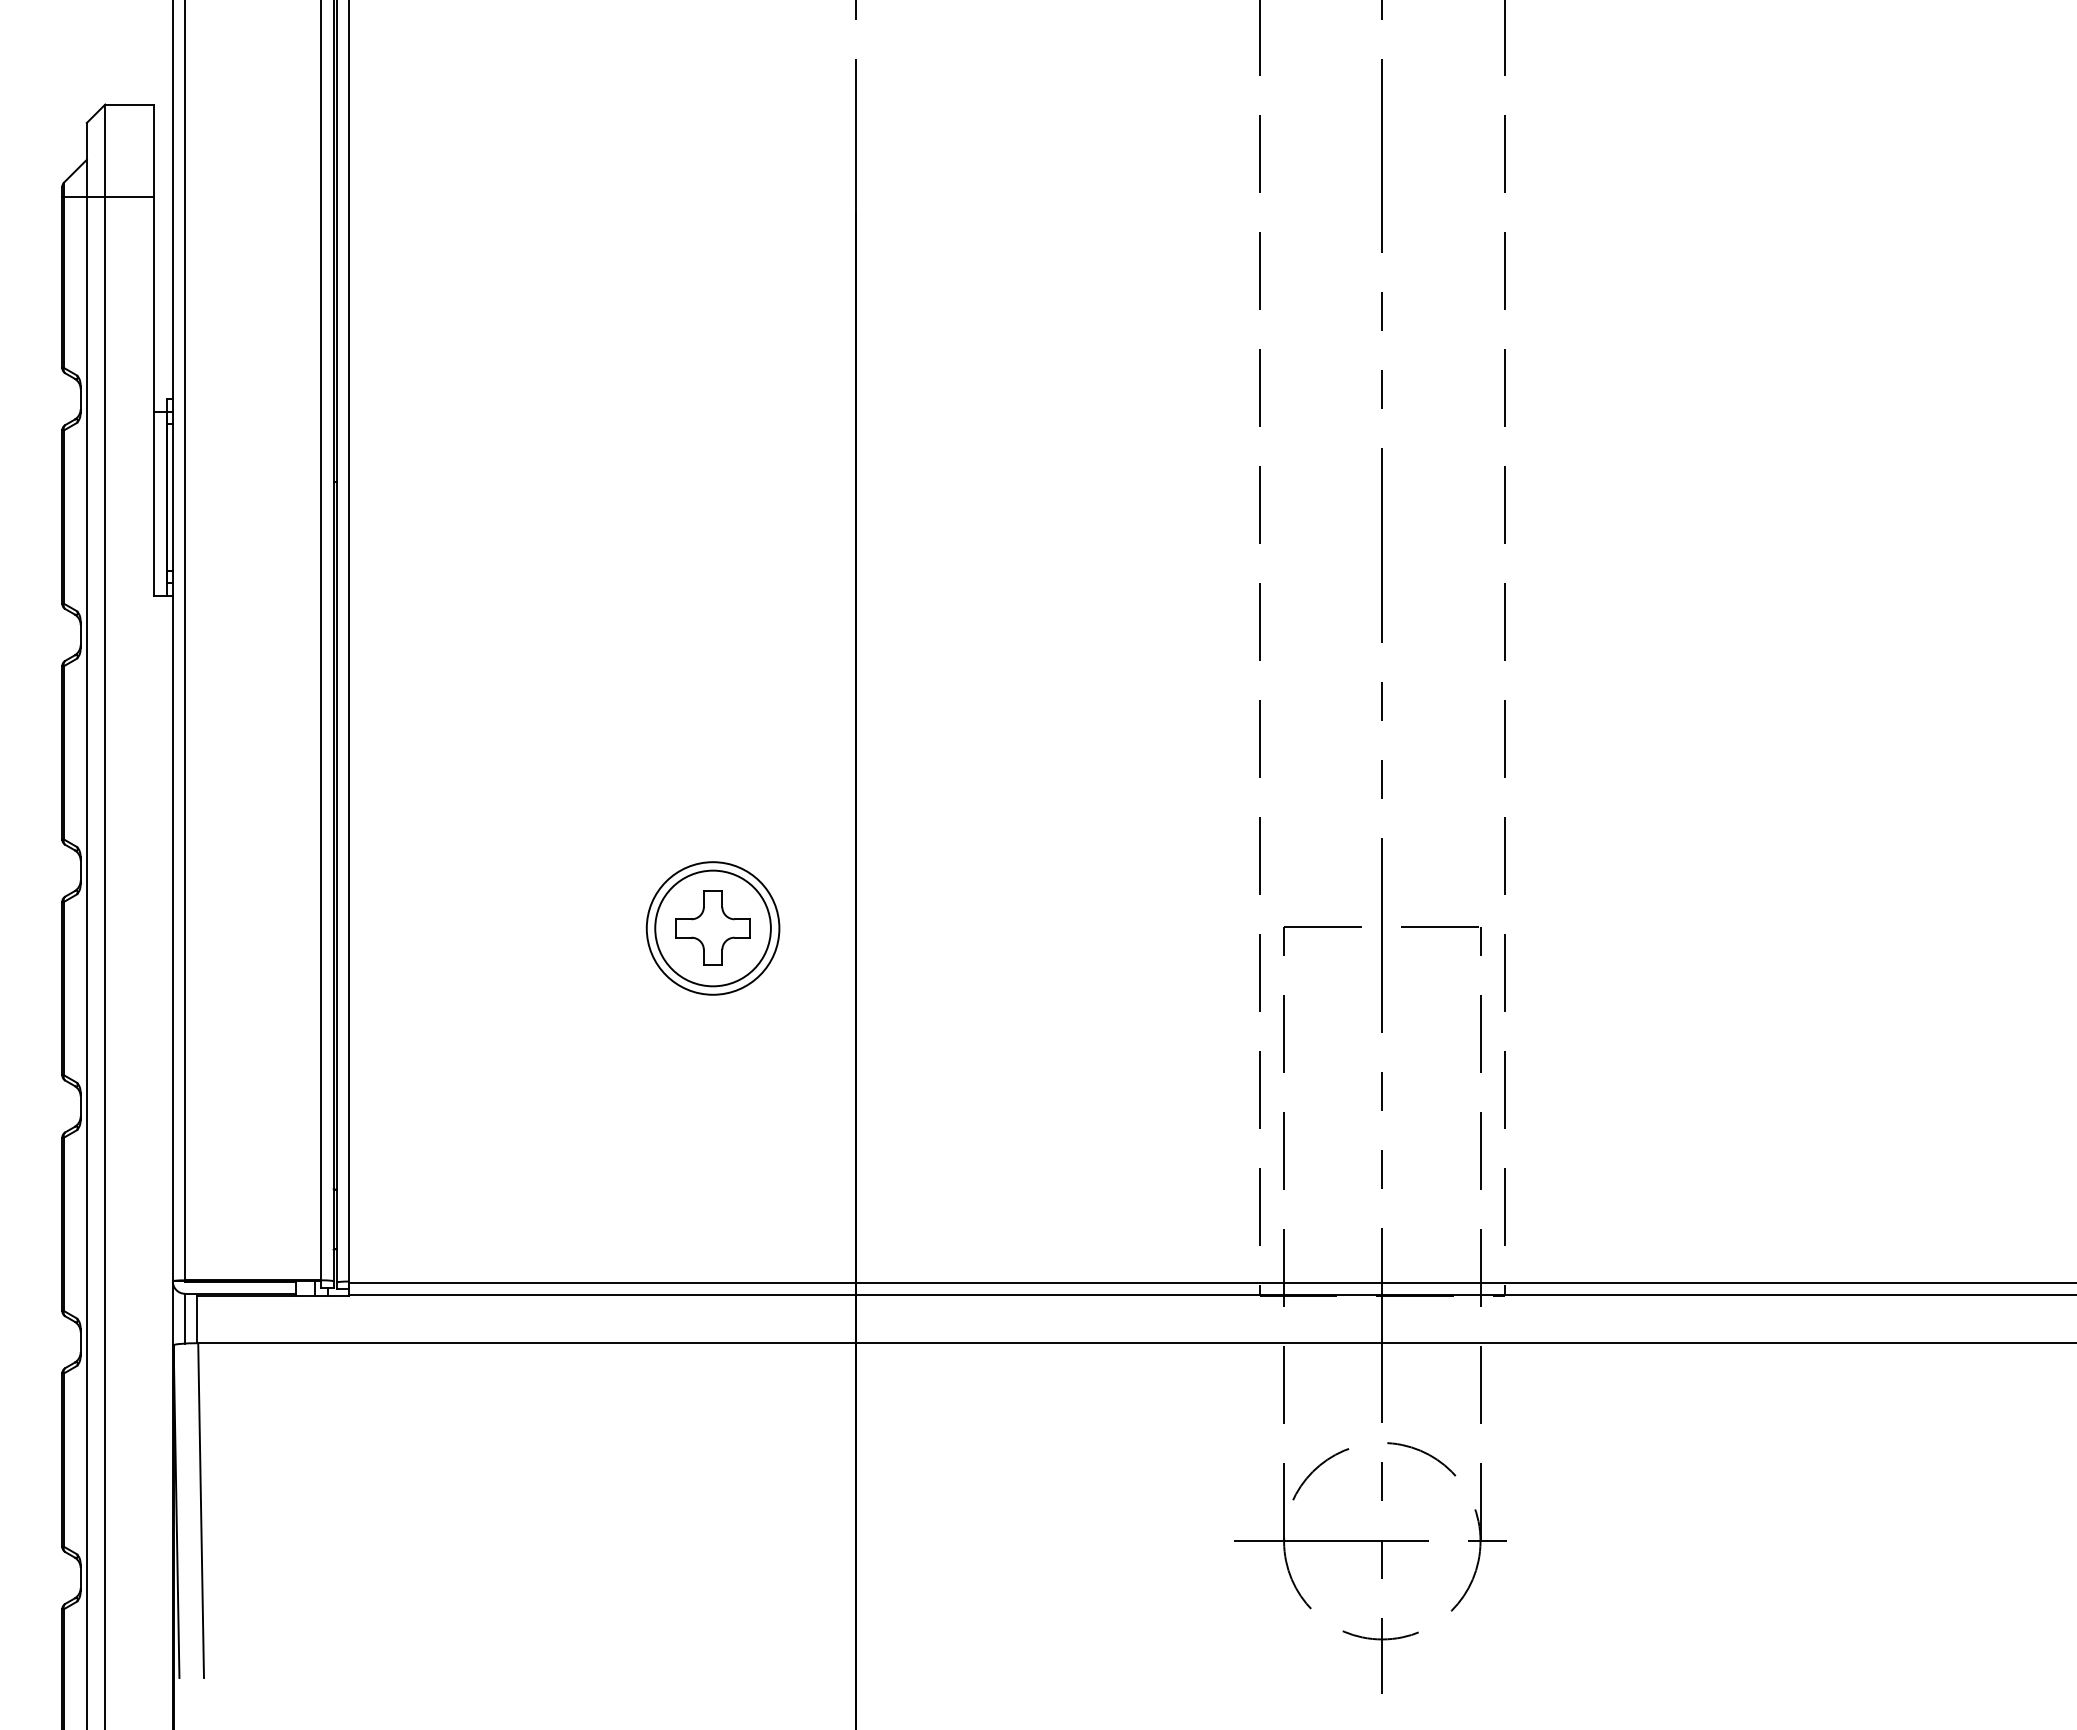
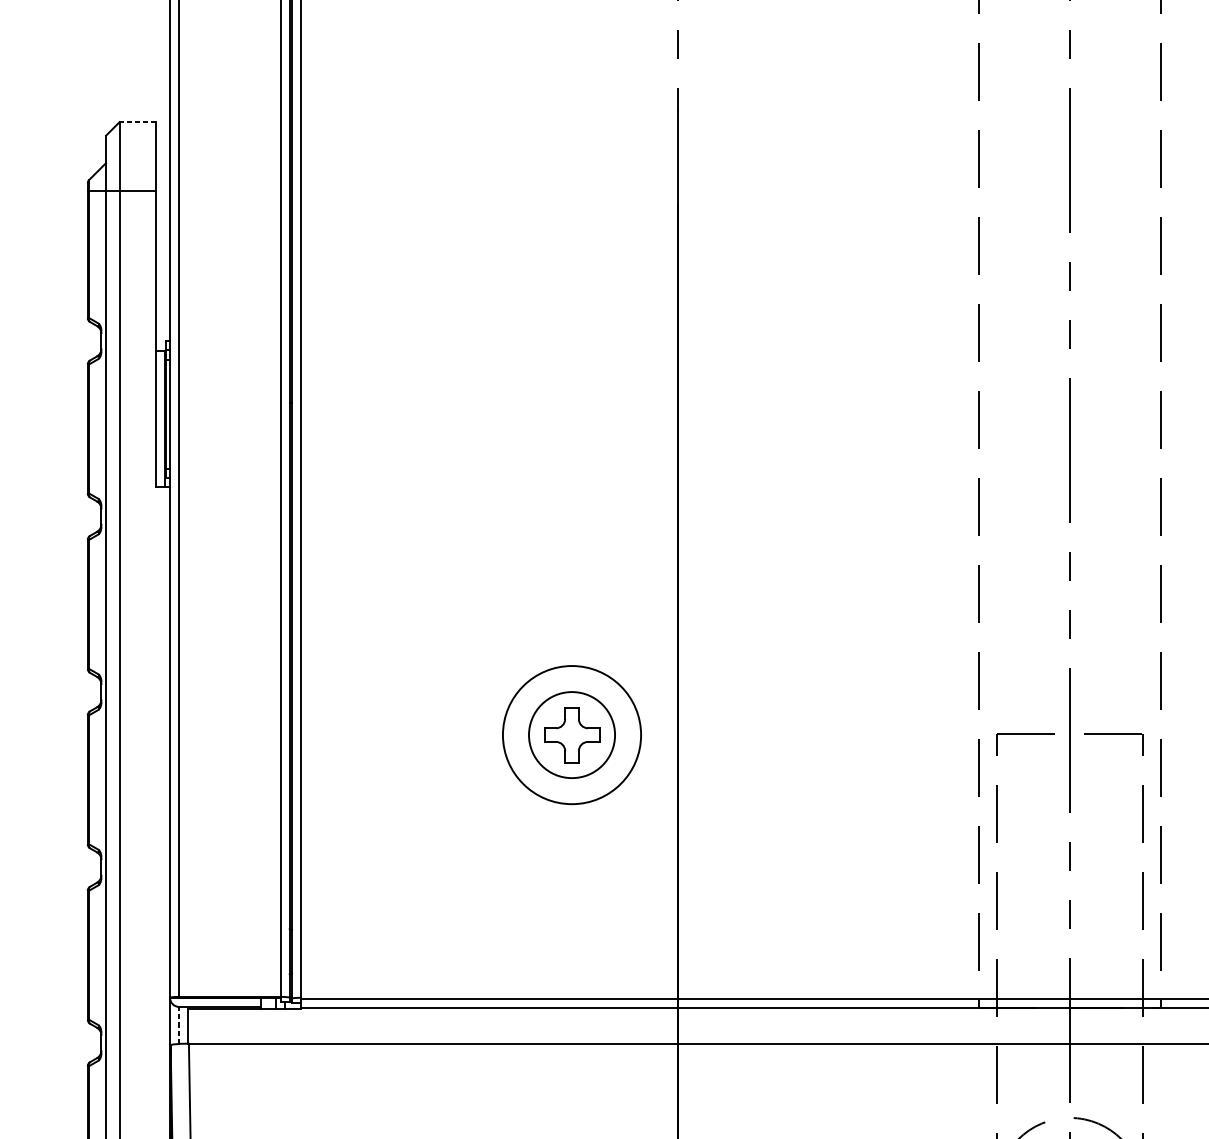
line: (129, 104) -> (137, 121), solid -> dashed
circle: (712, 928) -> (571, 735), size x1.4
line: (185, 1318) -> (179, 1025), solid -> dashed

